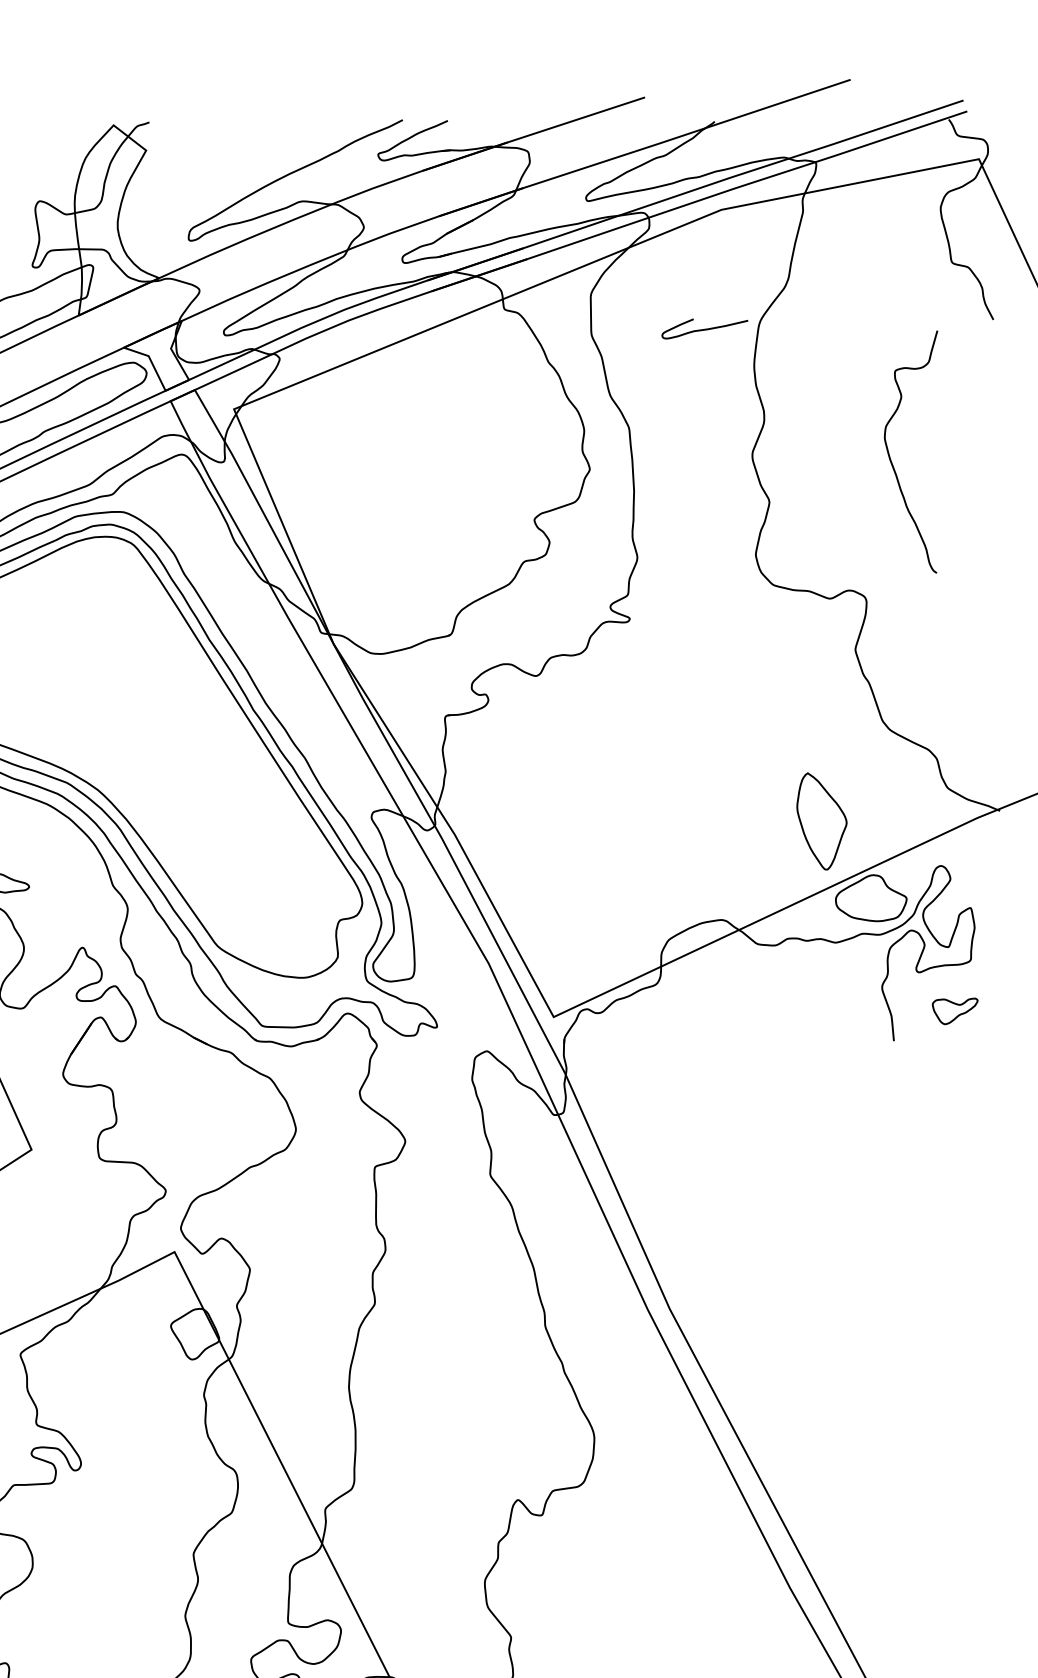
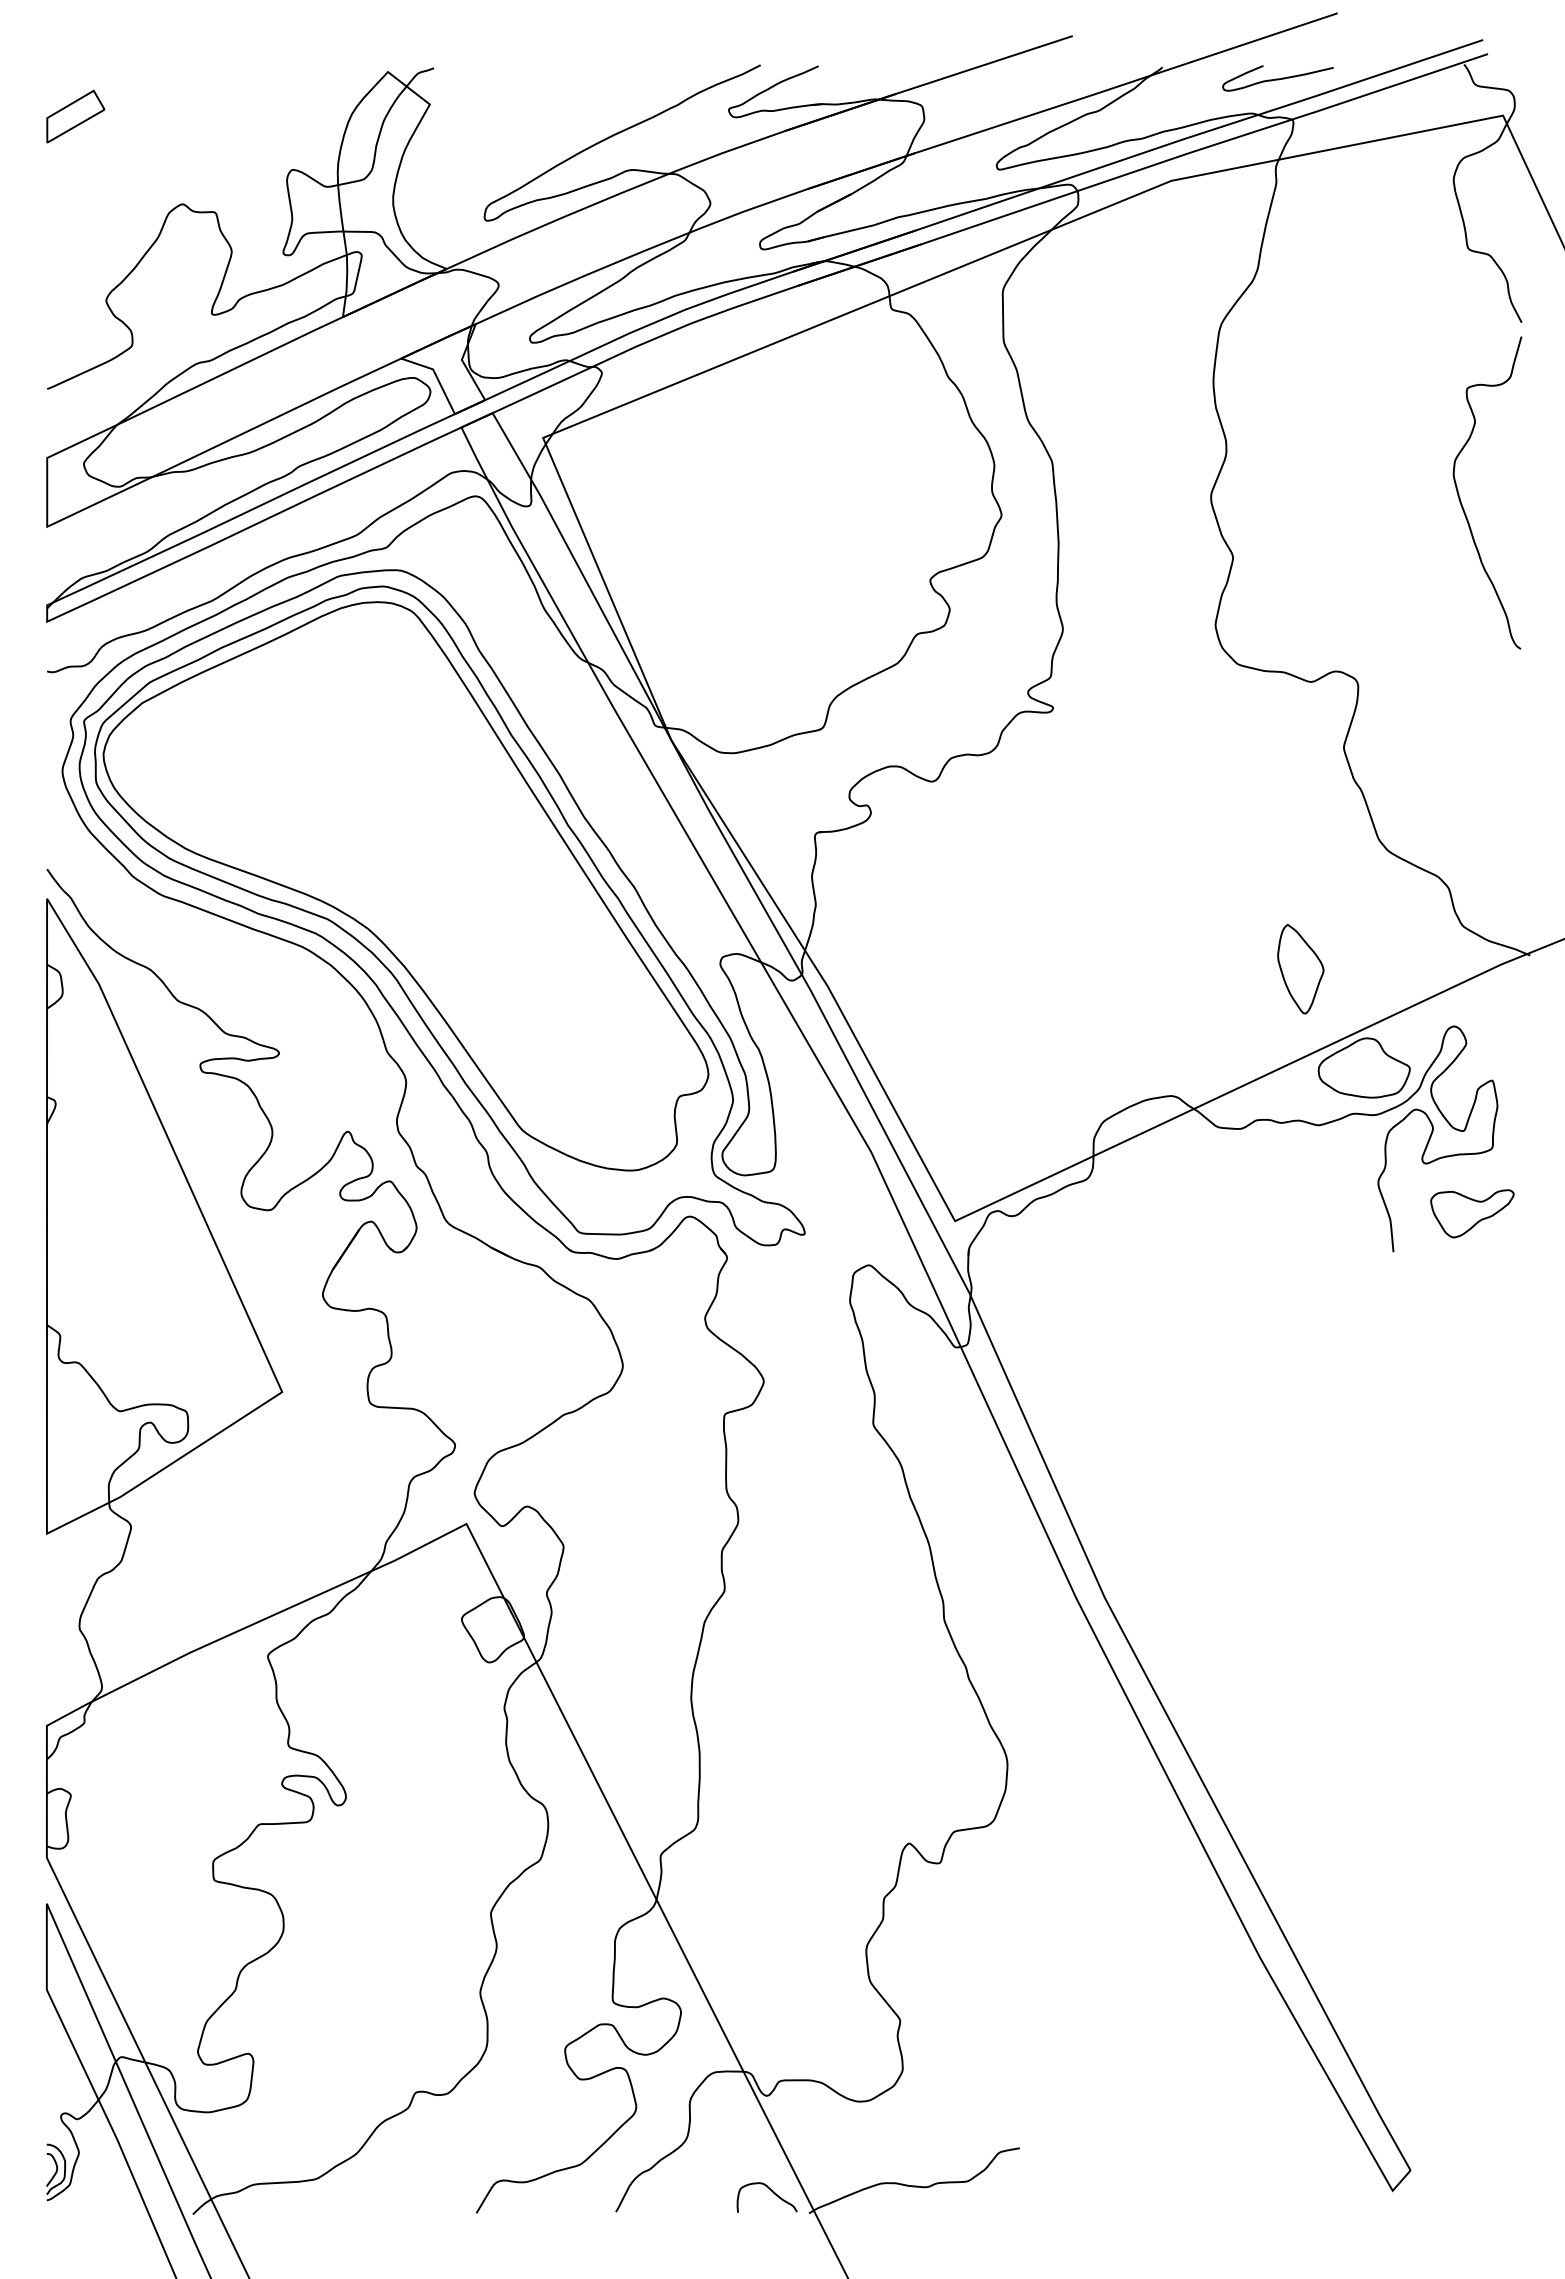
curve: (704, 329) -> (1277, 78), moved
curve: (890, 455) -> (1460, 497), moved
part: (821, 821) -> (1300, 969), size x0.71
part: (955, 1011) -> (1472, 1213), size x1.43

